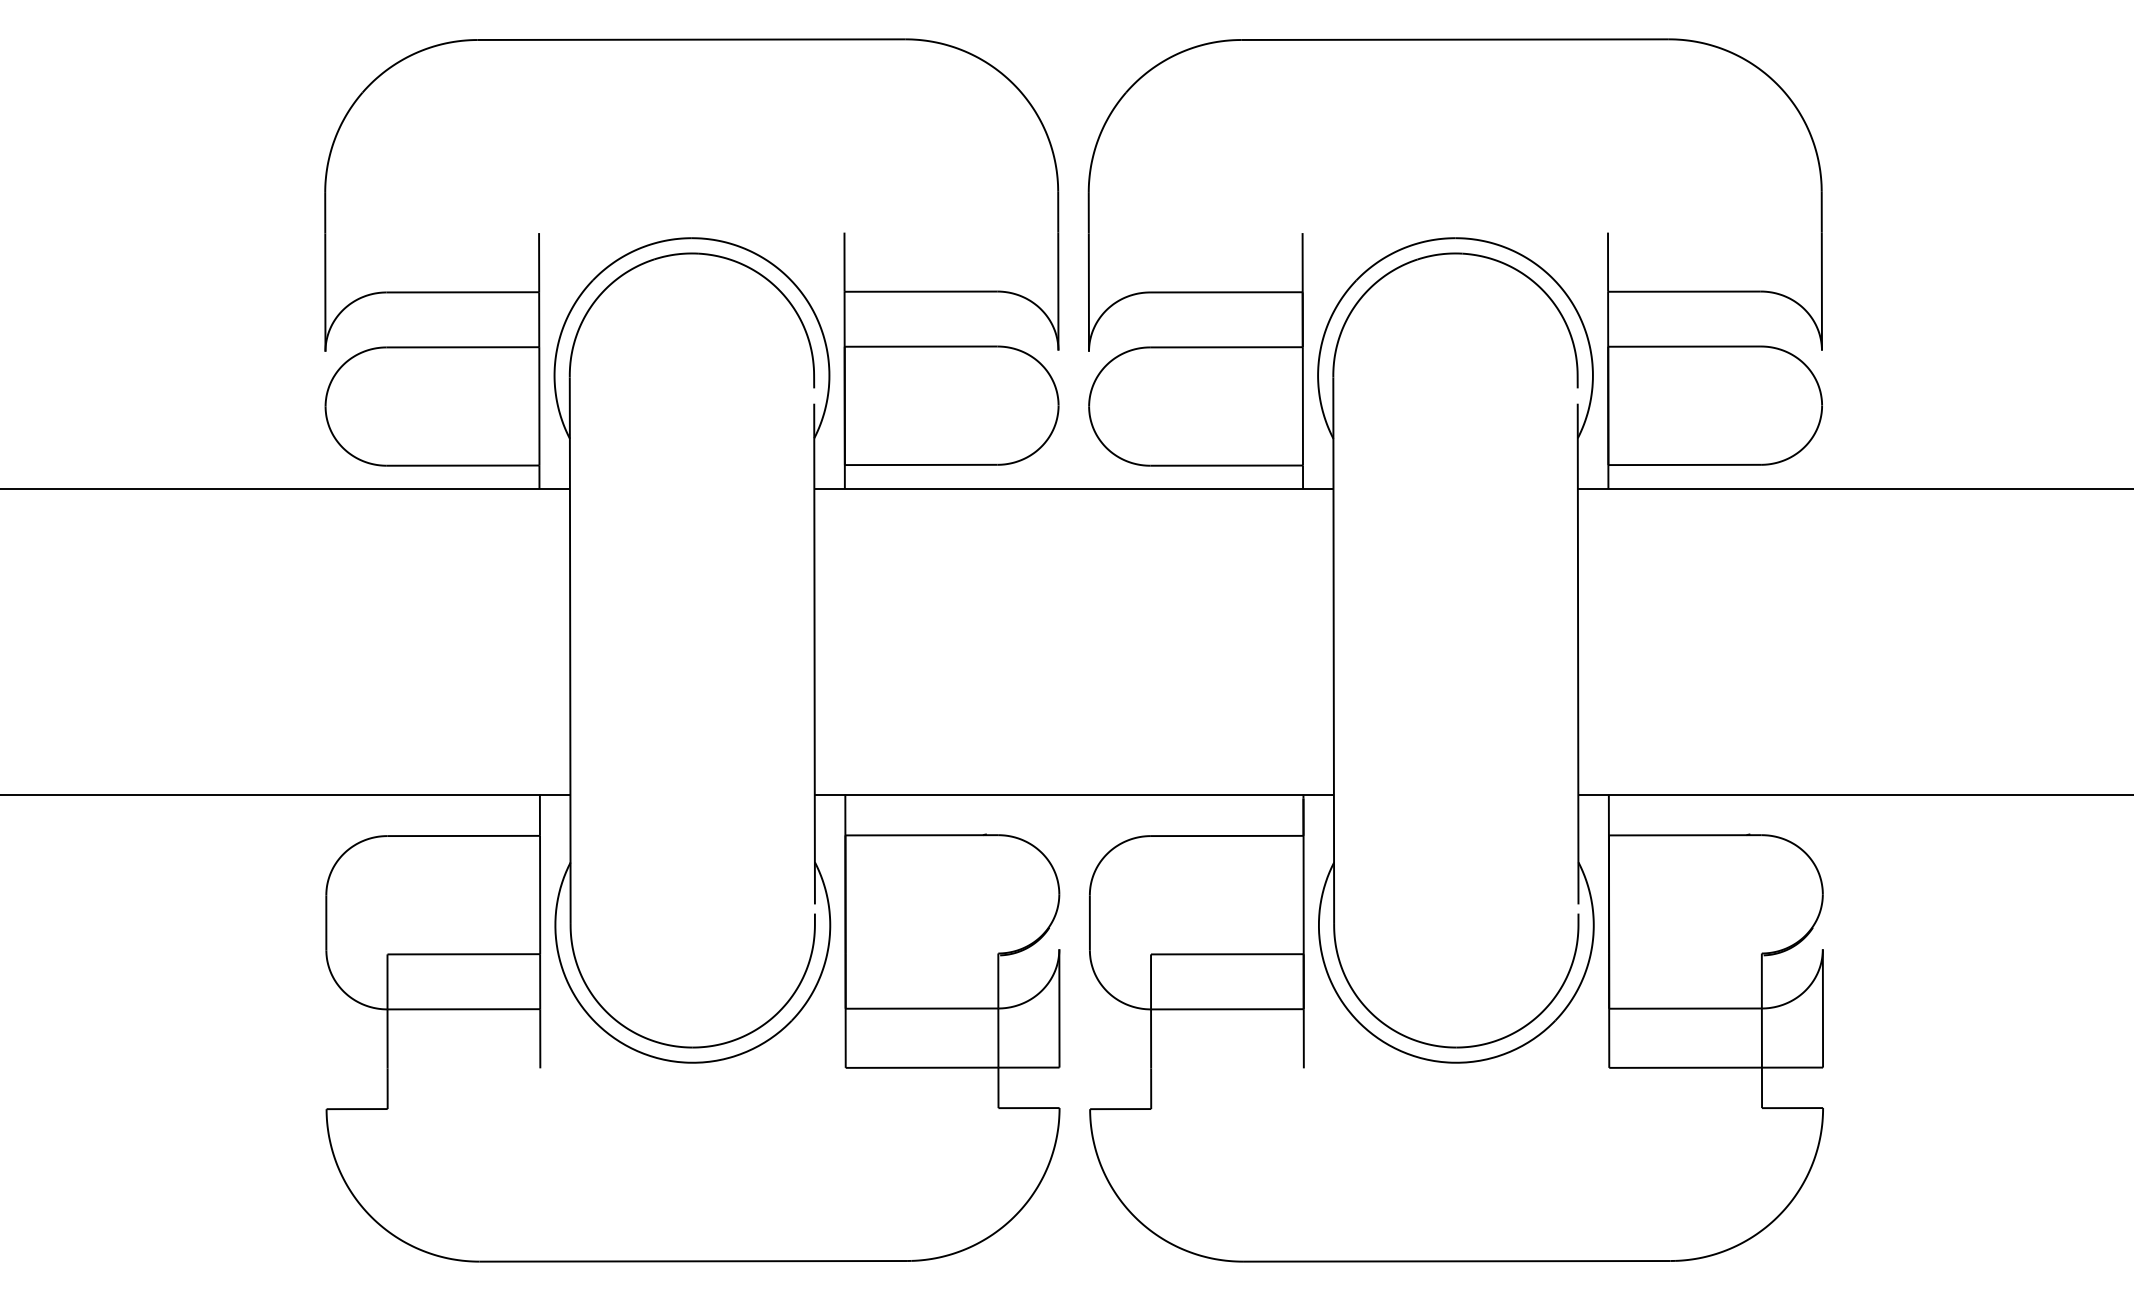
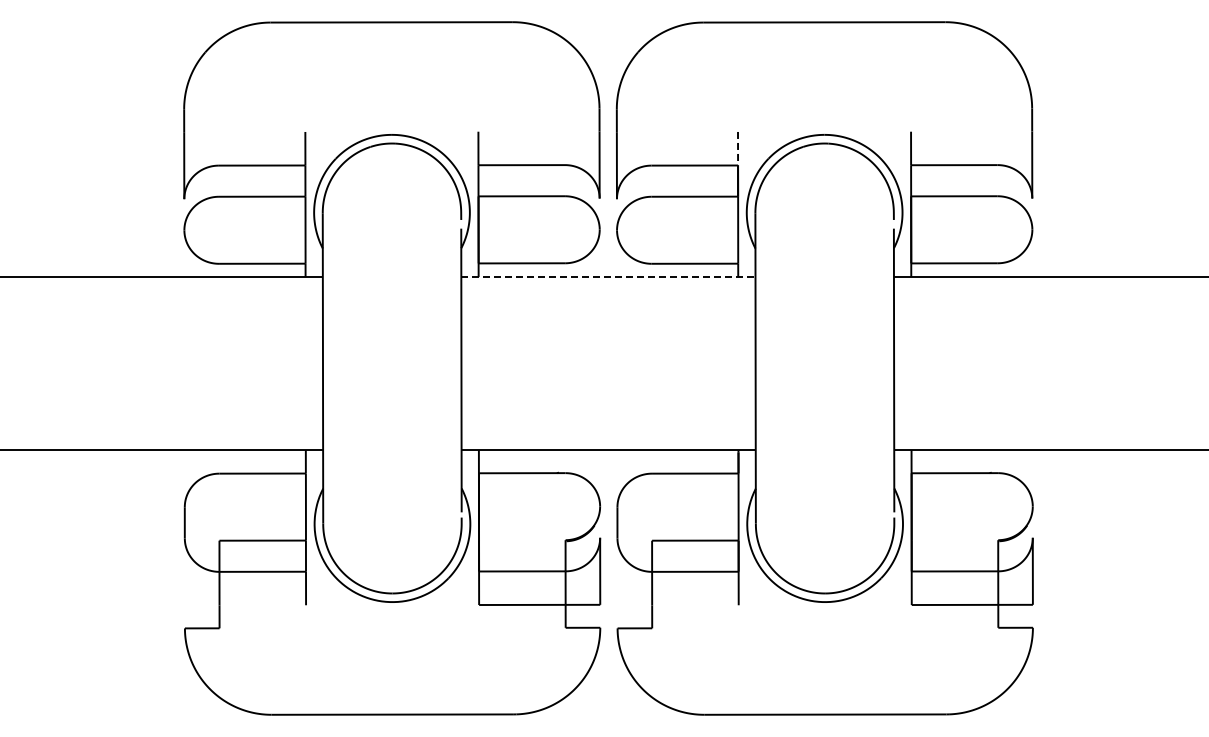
line: (1303, 262) -> (738, 148), solid -> dashed
line: (1074, 489) -> (608, 277), solid -> dashed

